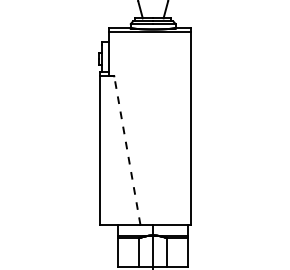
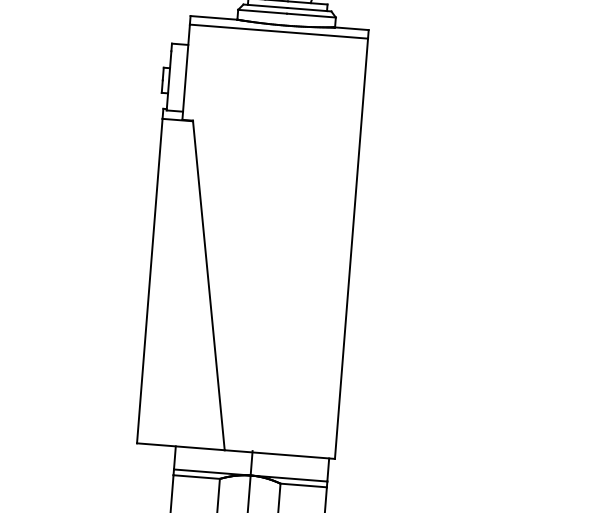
line: (127, 150) -> (209, 285), dashed -> solid

